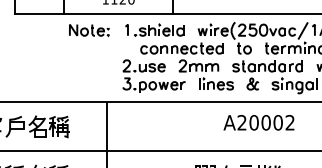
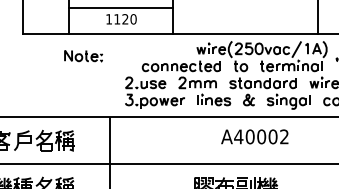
part: (154, 29) -> (155, 48), removed
part: (89, 30) -> (83, 56), moved
text: (241, 122) -> (238, 136), A20002 -> A40002

